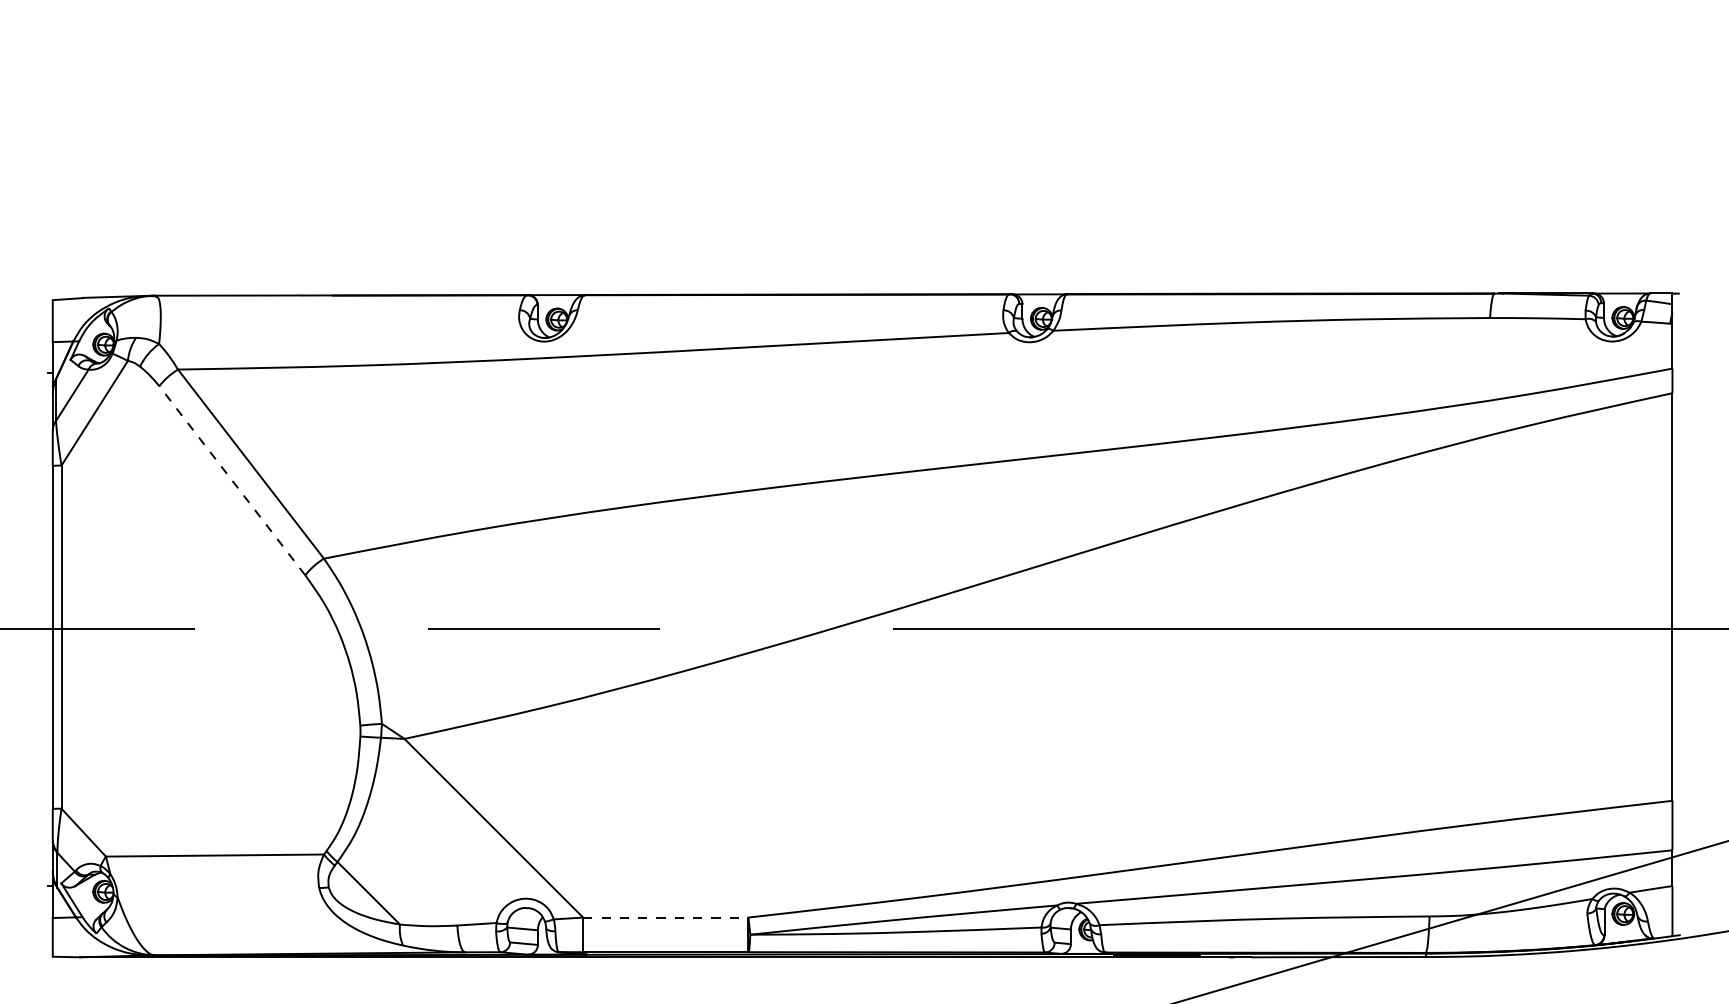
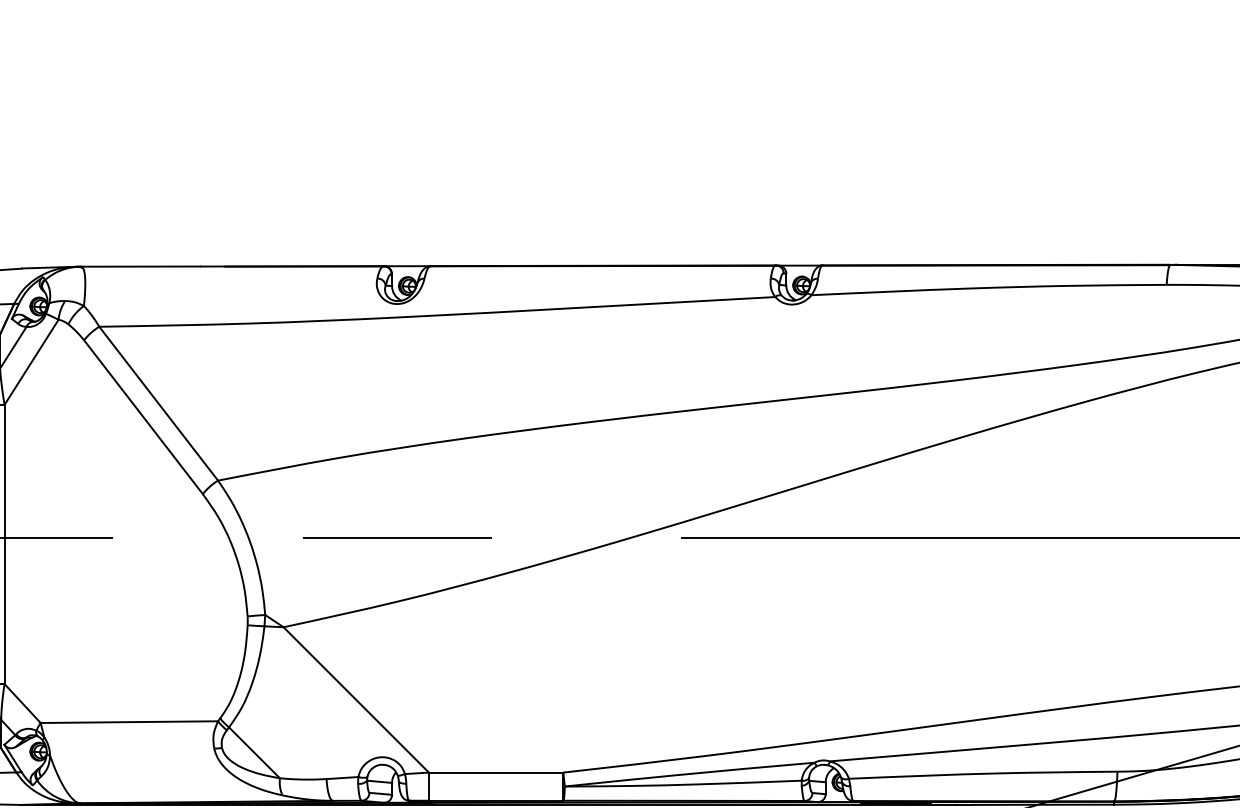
line: (232, 480) -> (143, 417), dashed -> solid
line: (665, 917) -> (495, 772), dashed -> solid

